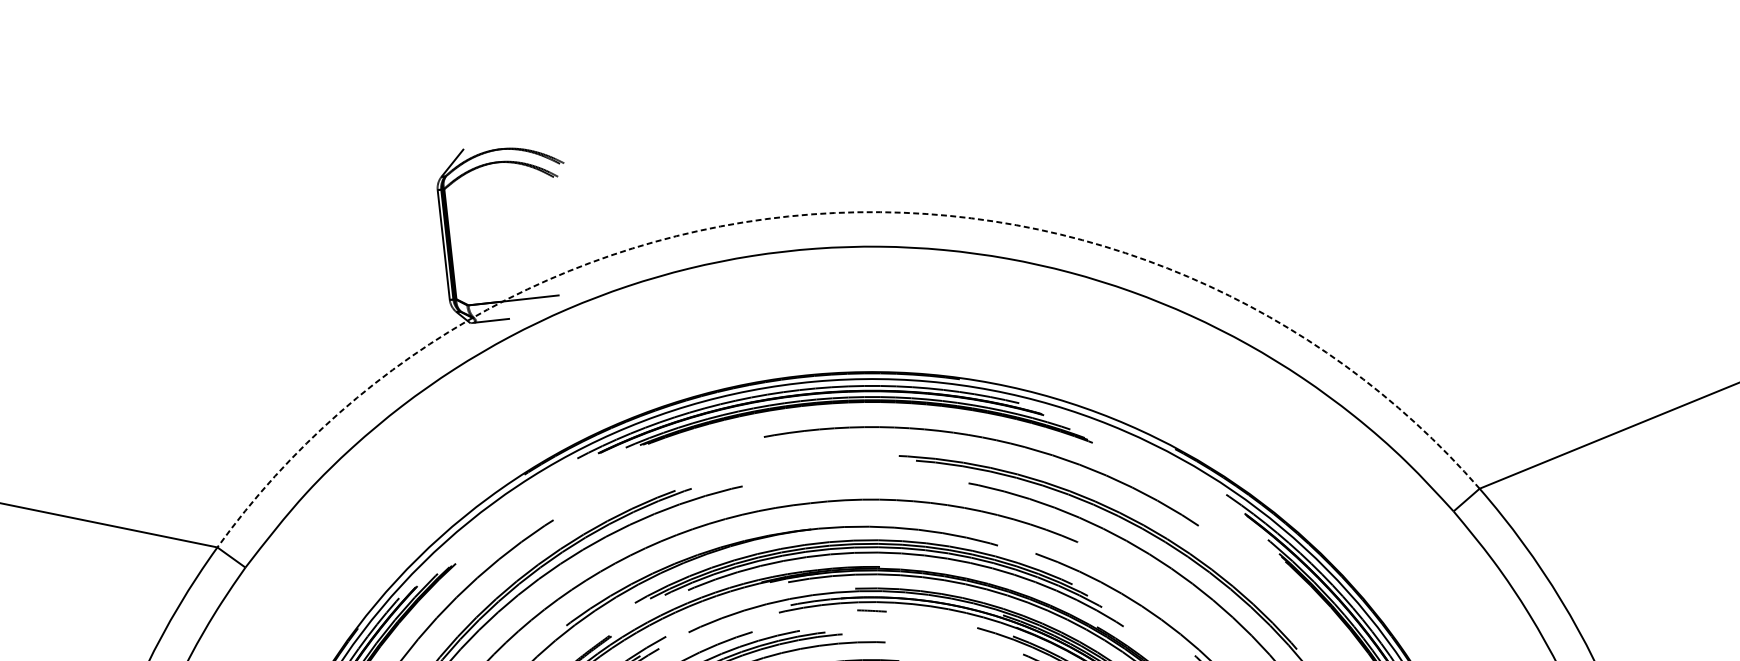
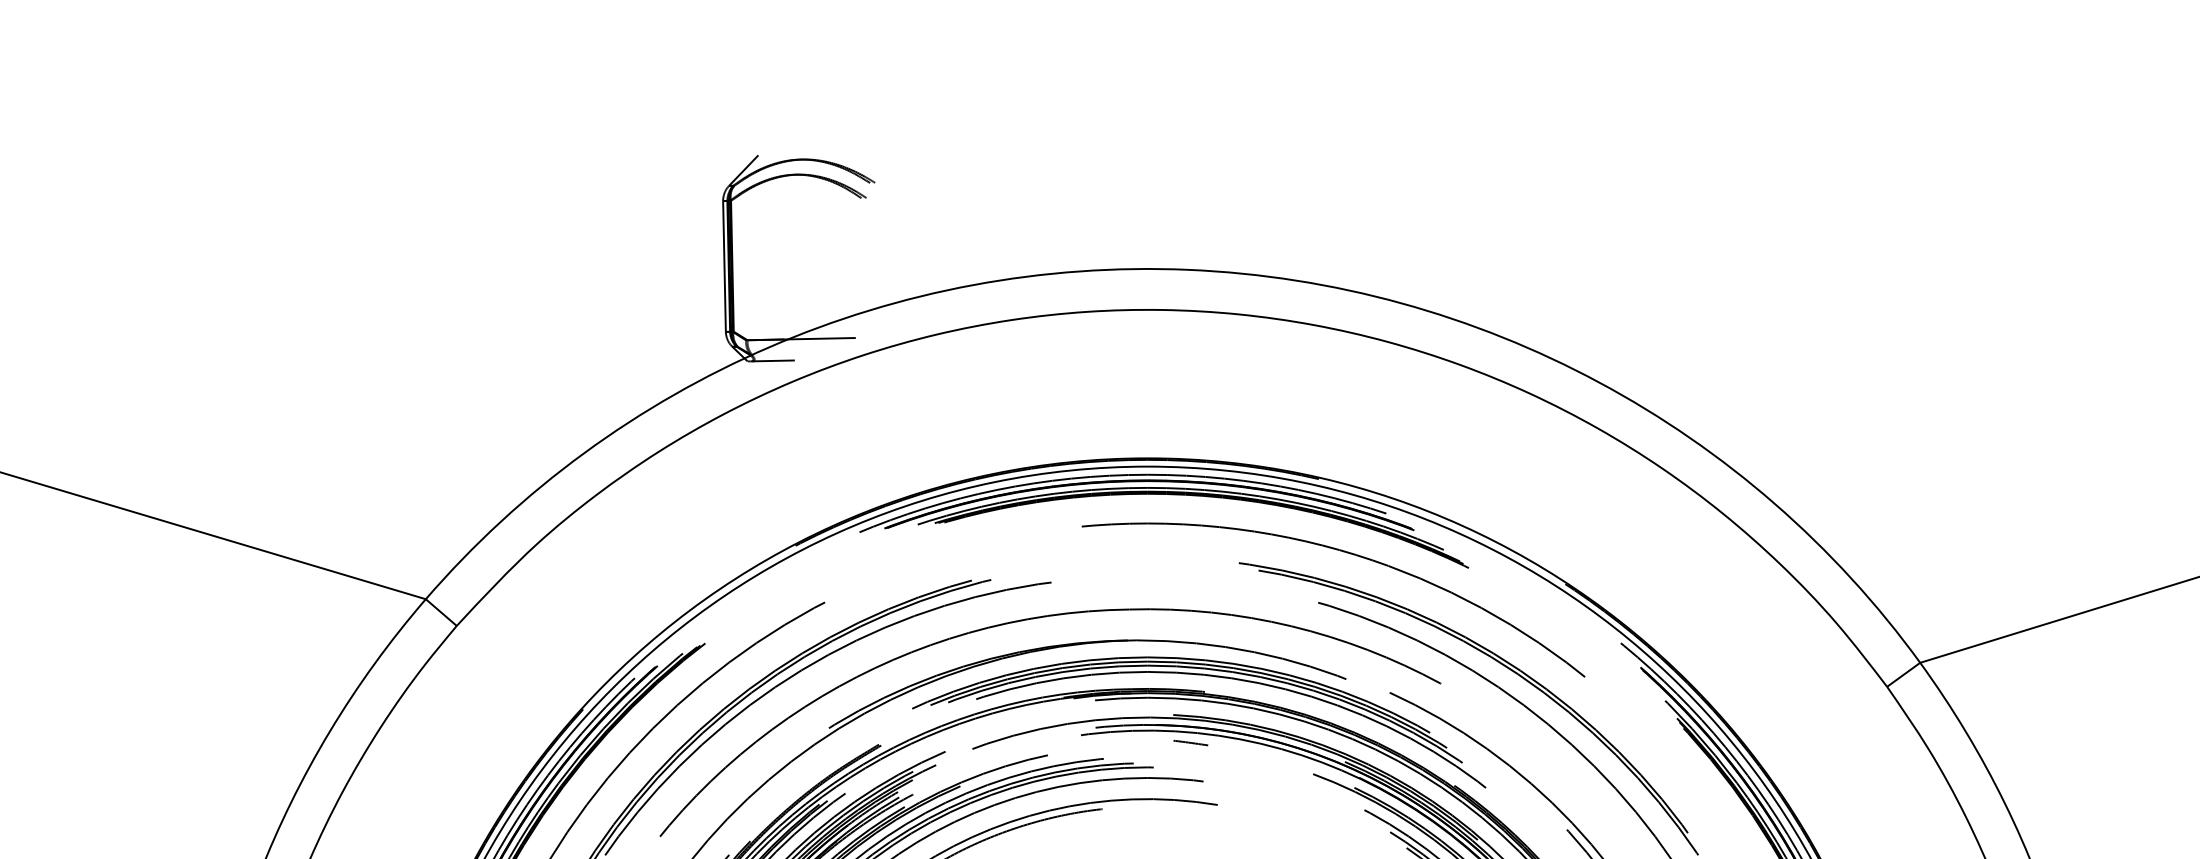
arc: (834, 212) -> (1188, 269), dashed -> solid

